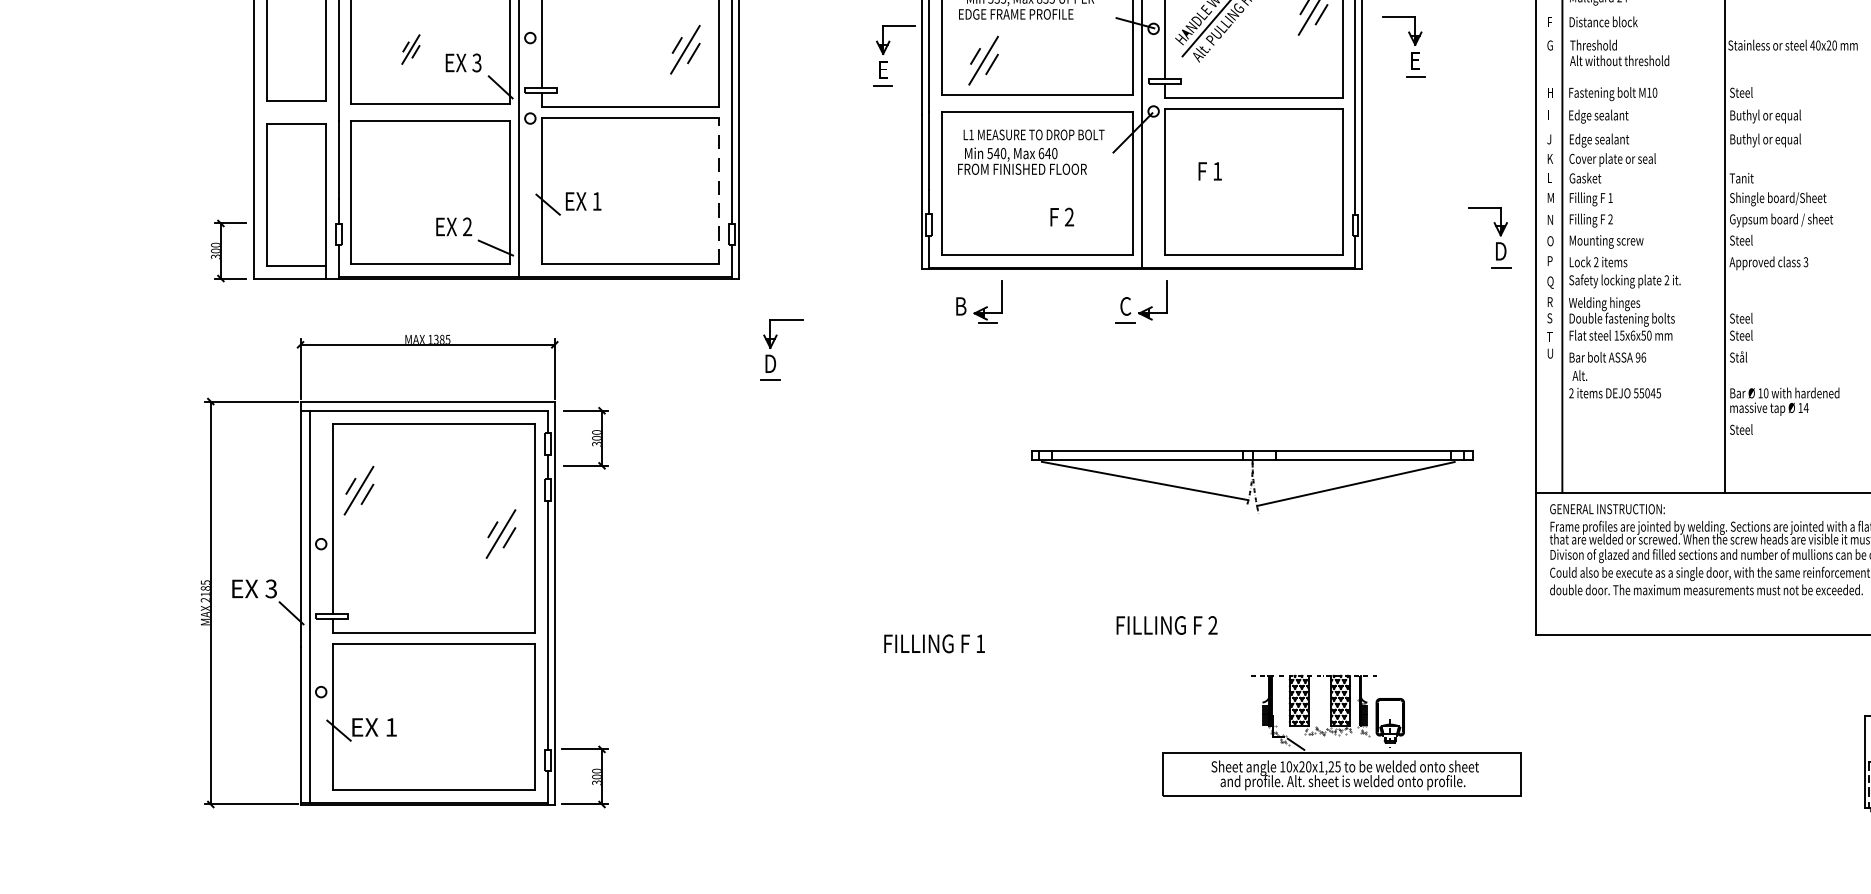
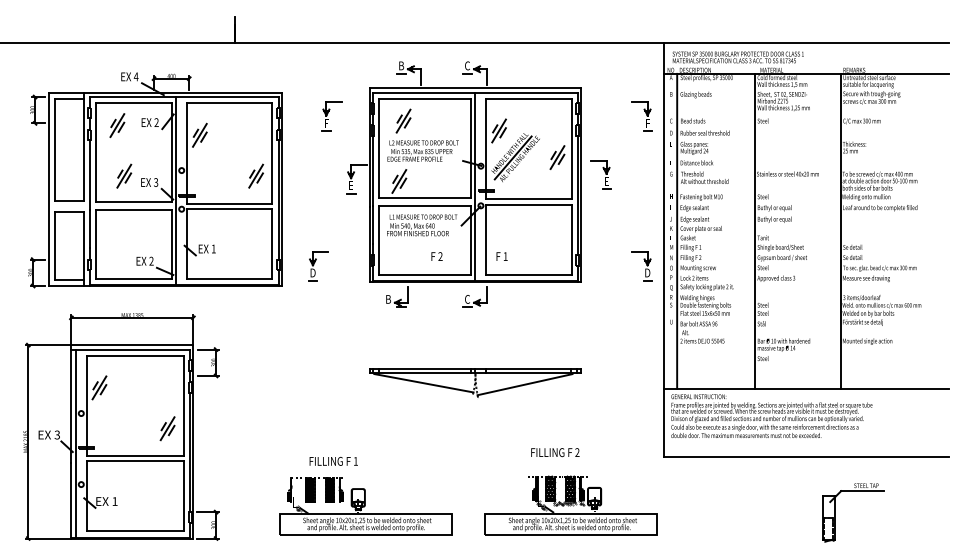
part: (411, 48) -> (124, 175), size x1.67
text: (1208, 171) -> (501, 256), moved
line: (719, 189) -> (272, 243), dashed -> solid
part: (781, 350) -> (318, 266), moved
part: (1252, 479) -> (475, 382), moved
part: (500, 533) -> (167, 428), moved
text: (1167, 625) -> (555, 452), moved
text: (934, 644) -> (333, 461), moved
part: (913, 737) -> (365, 506), added

